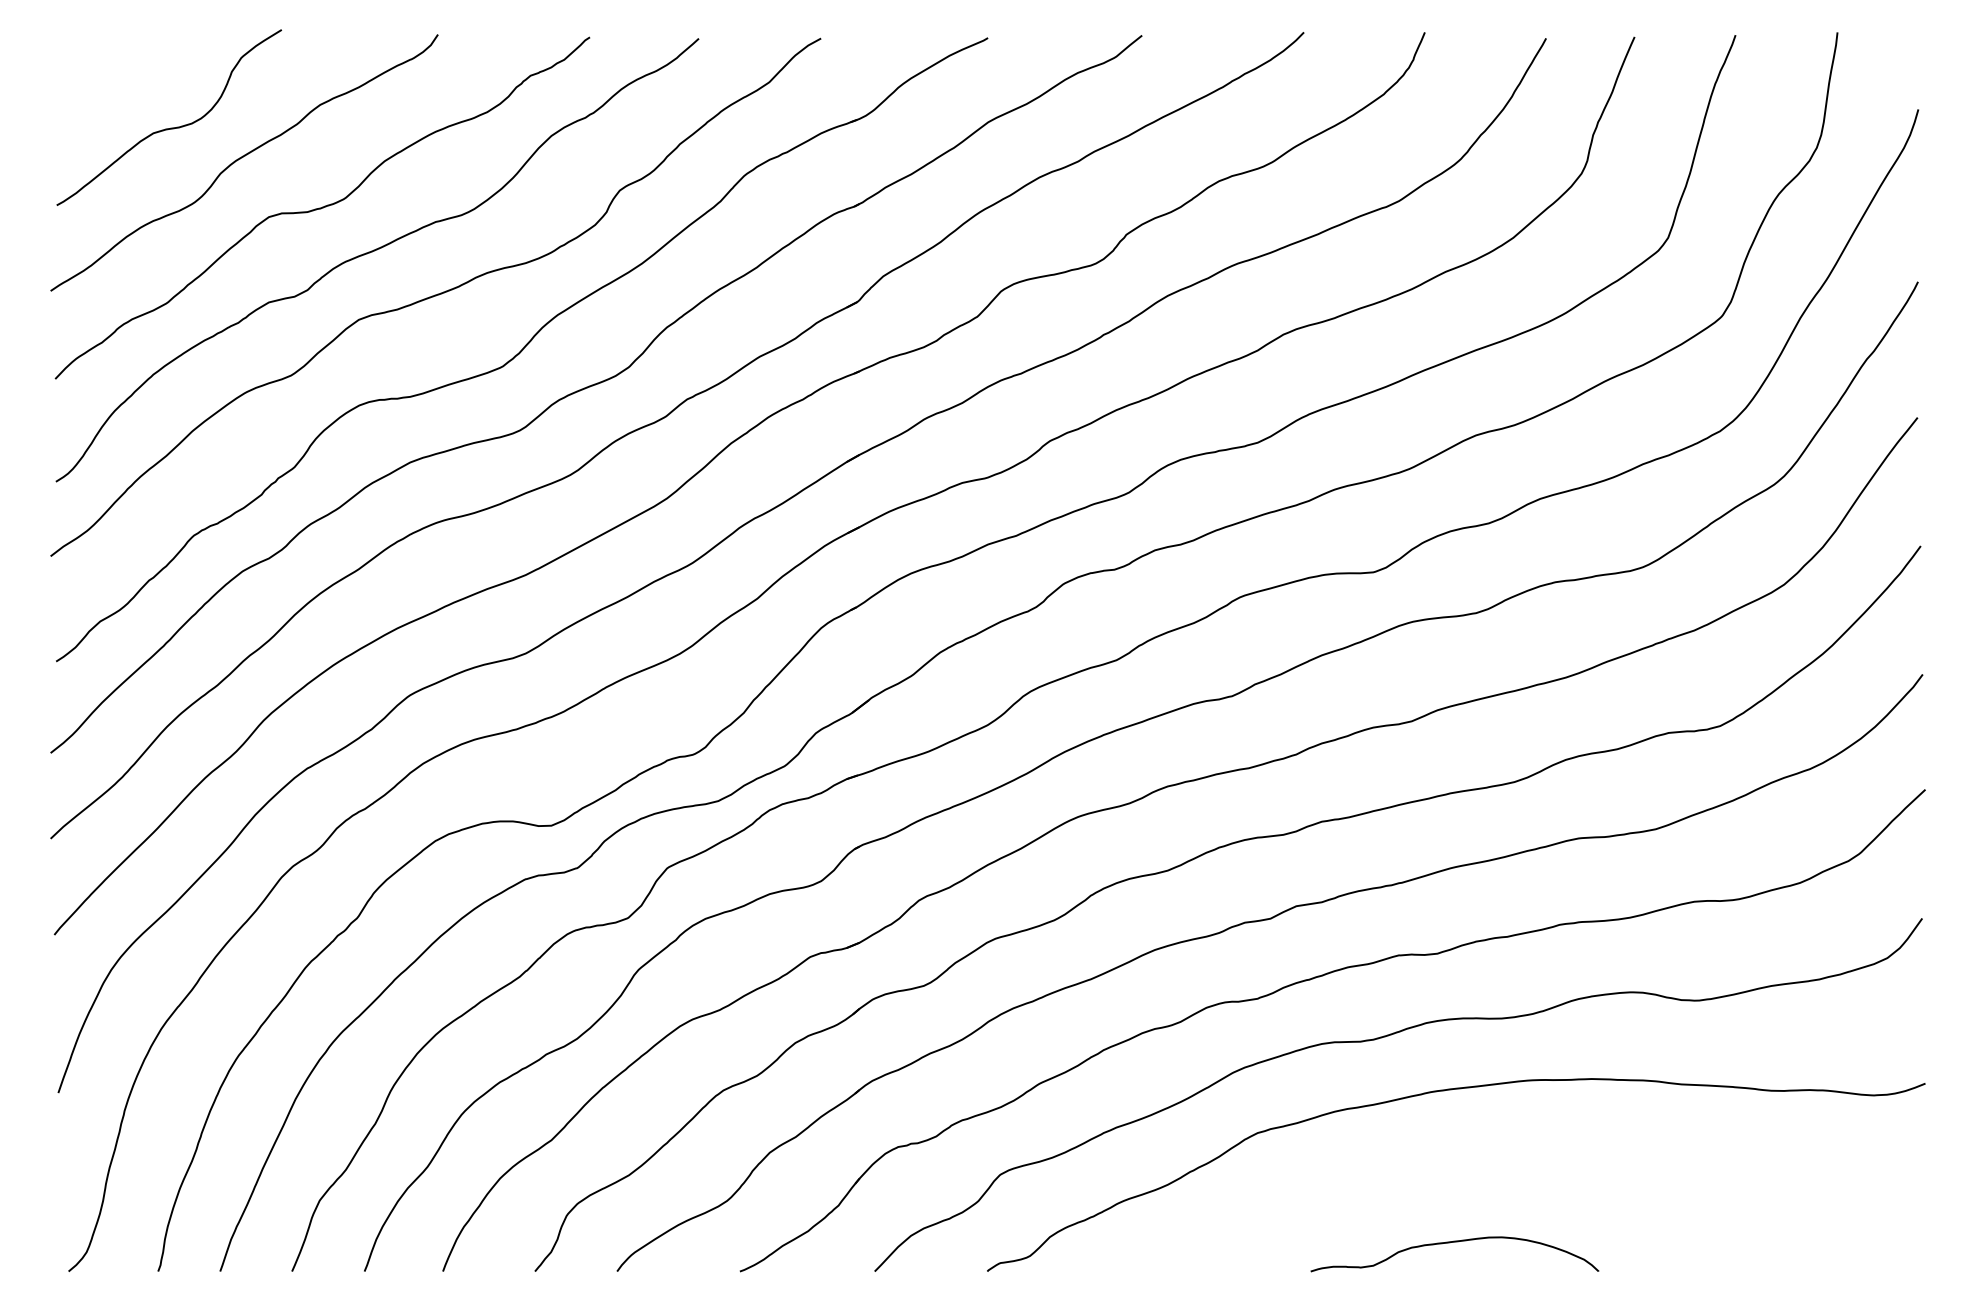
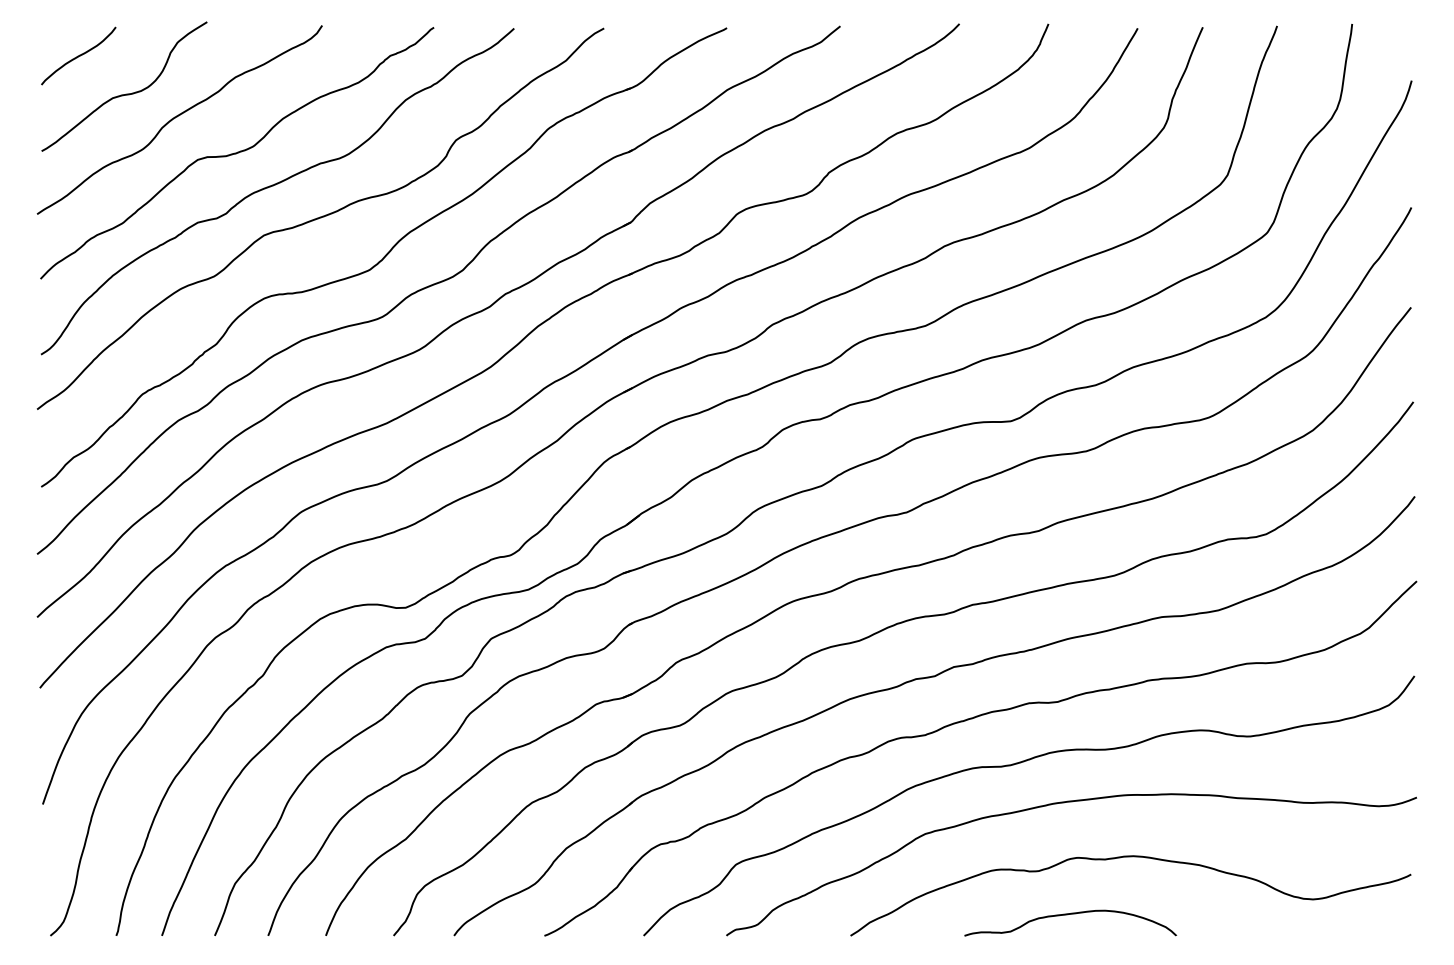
curve: (106, 75) -> (78, 55), added
curve: (1536, 1165) -> (1130, 857), added

